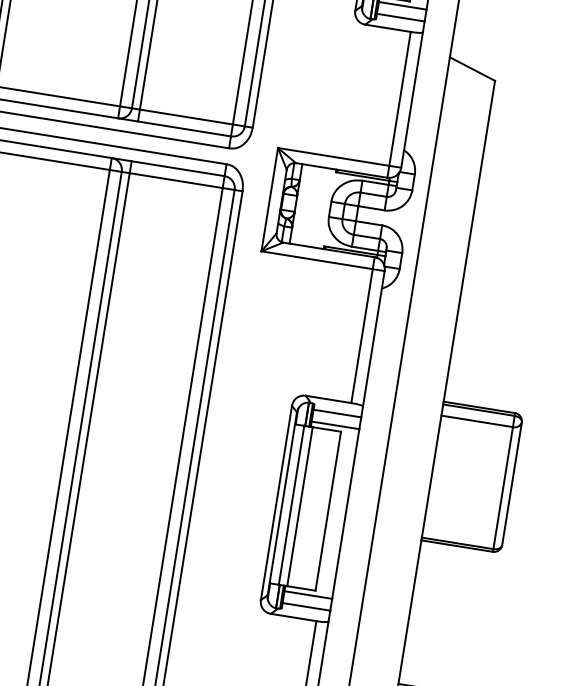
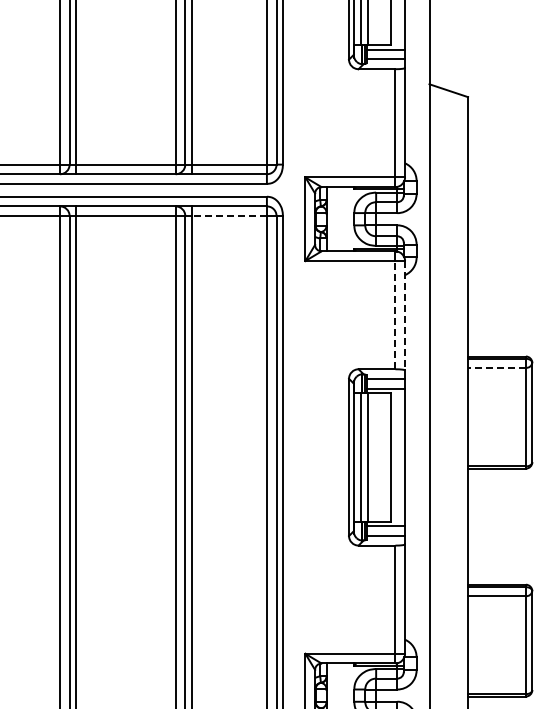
line: (176, 181) -> (229, 216), solid -> dashed
line: (362, 335) -> (395, 314), solid -> dashed
line: (374, 338) -> (405, 315), solid -> dashed
line: (476, 420) -> (496, 367), solid -> dashed

